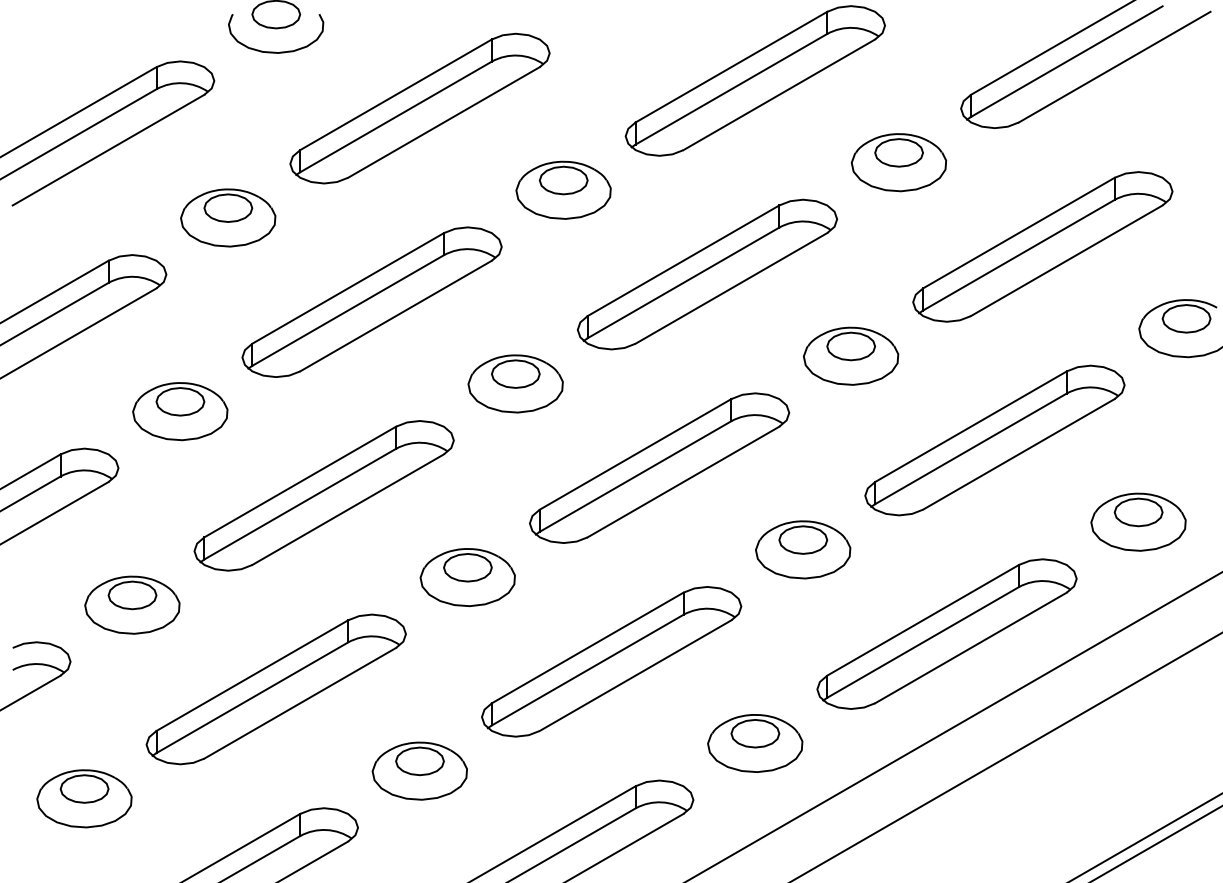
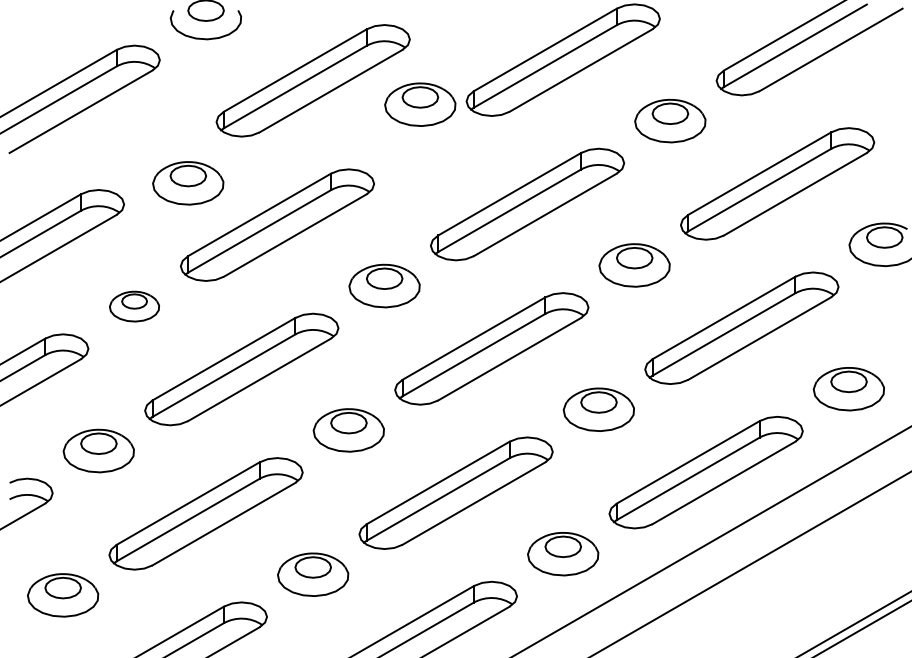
part: (563, 190) -> (420, 104), moved
part: (228, 218) -> (188, 183), moved
part: (180, 411) -> (134, 306), size x0.7

